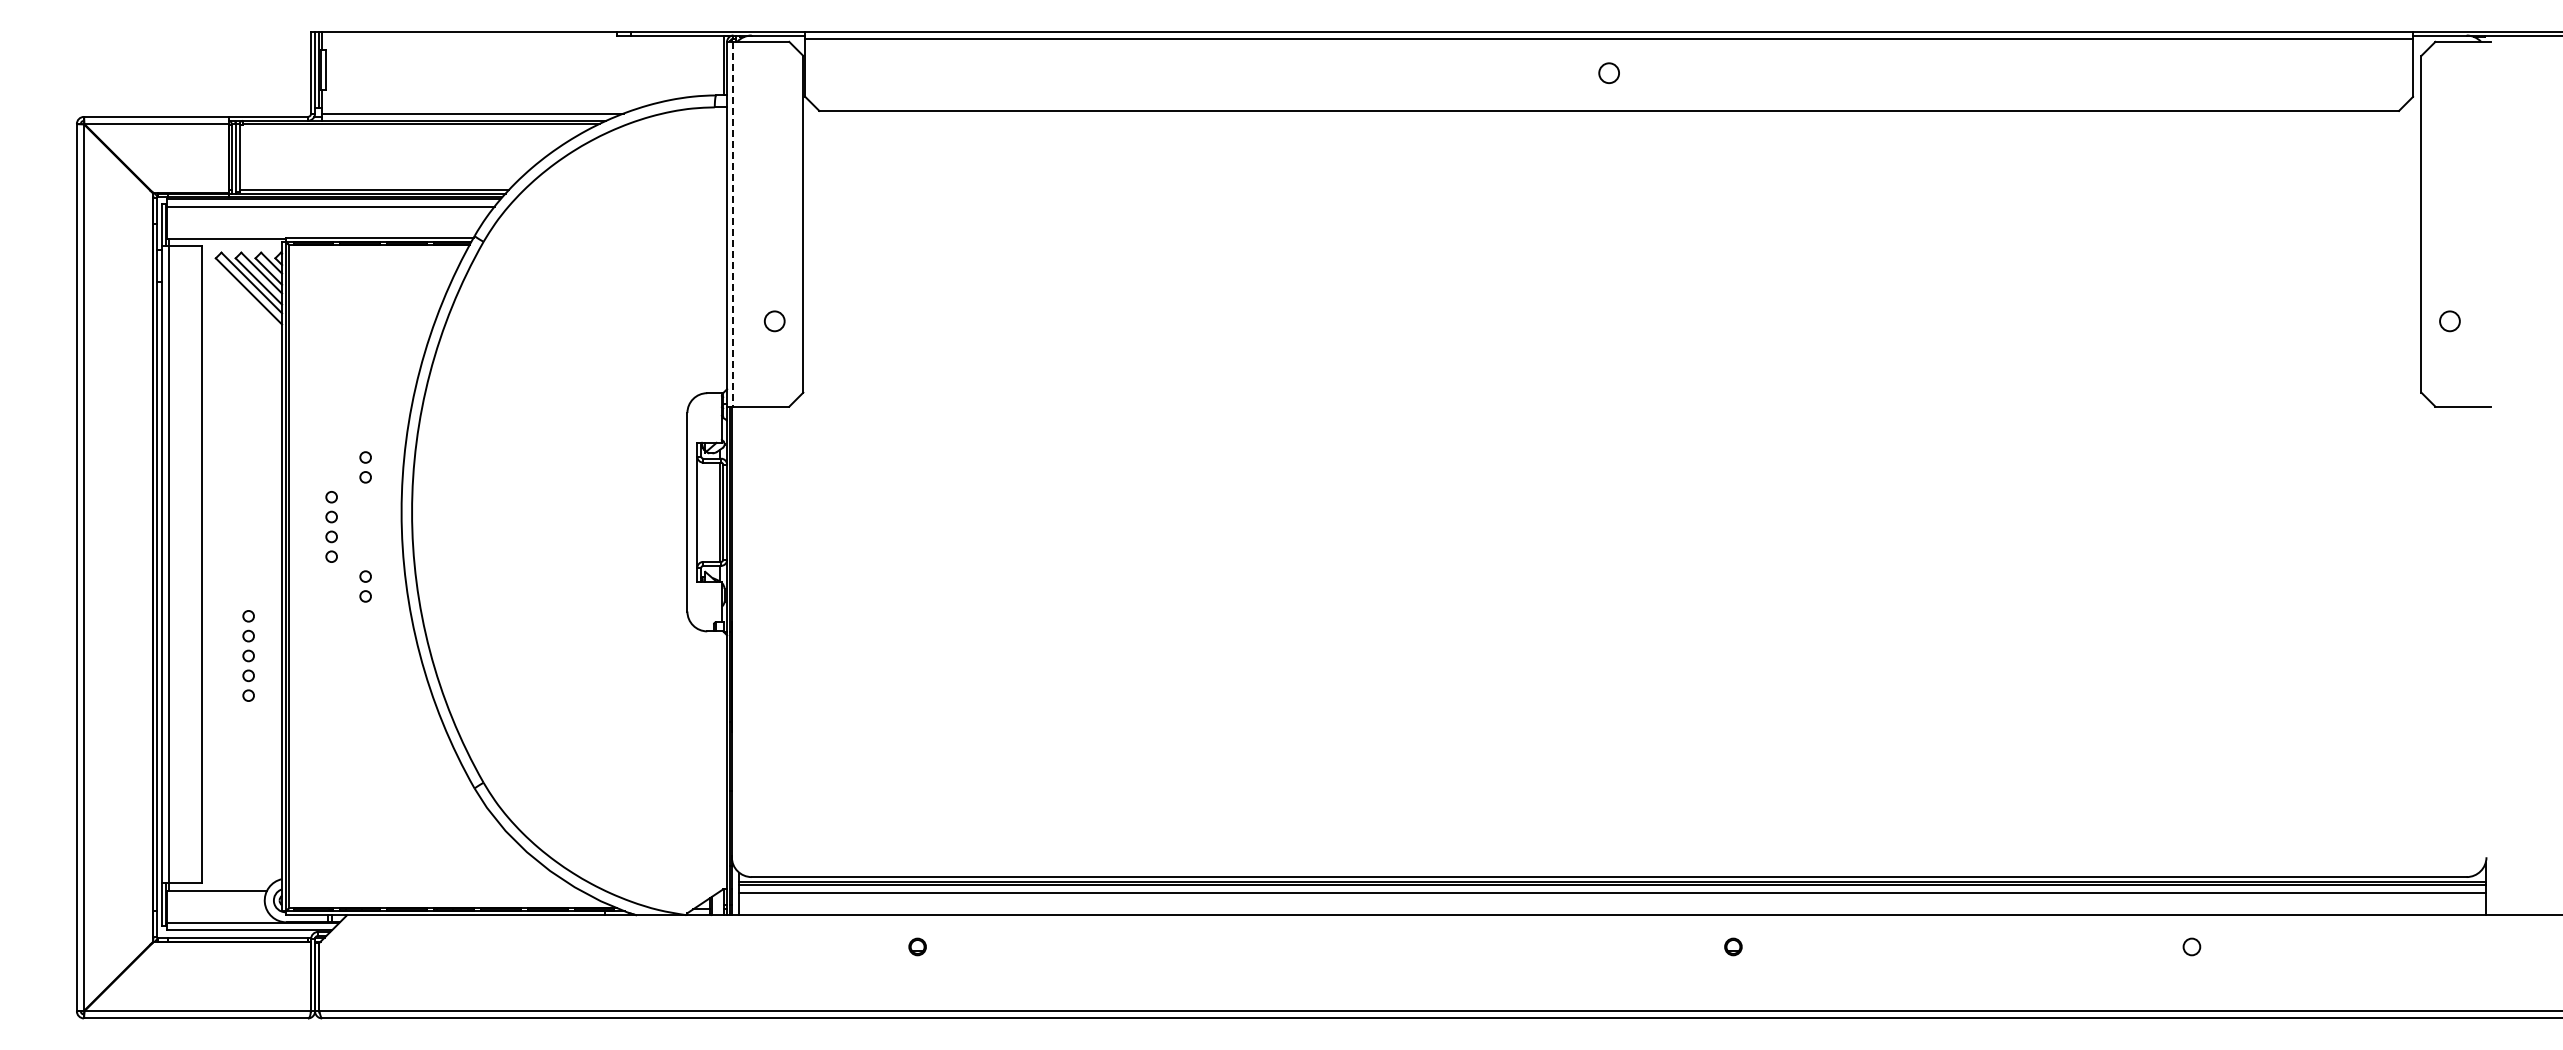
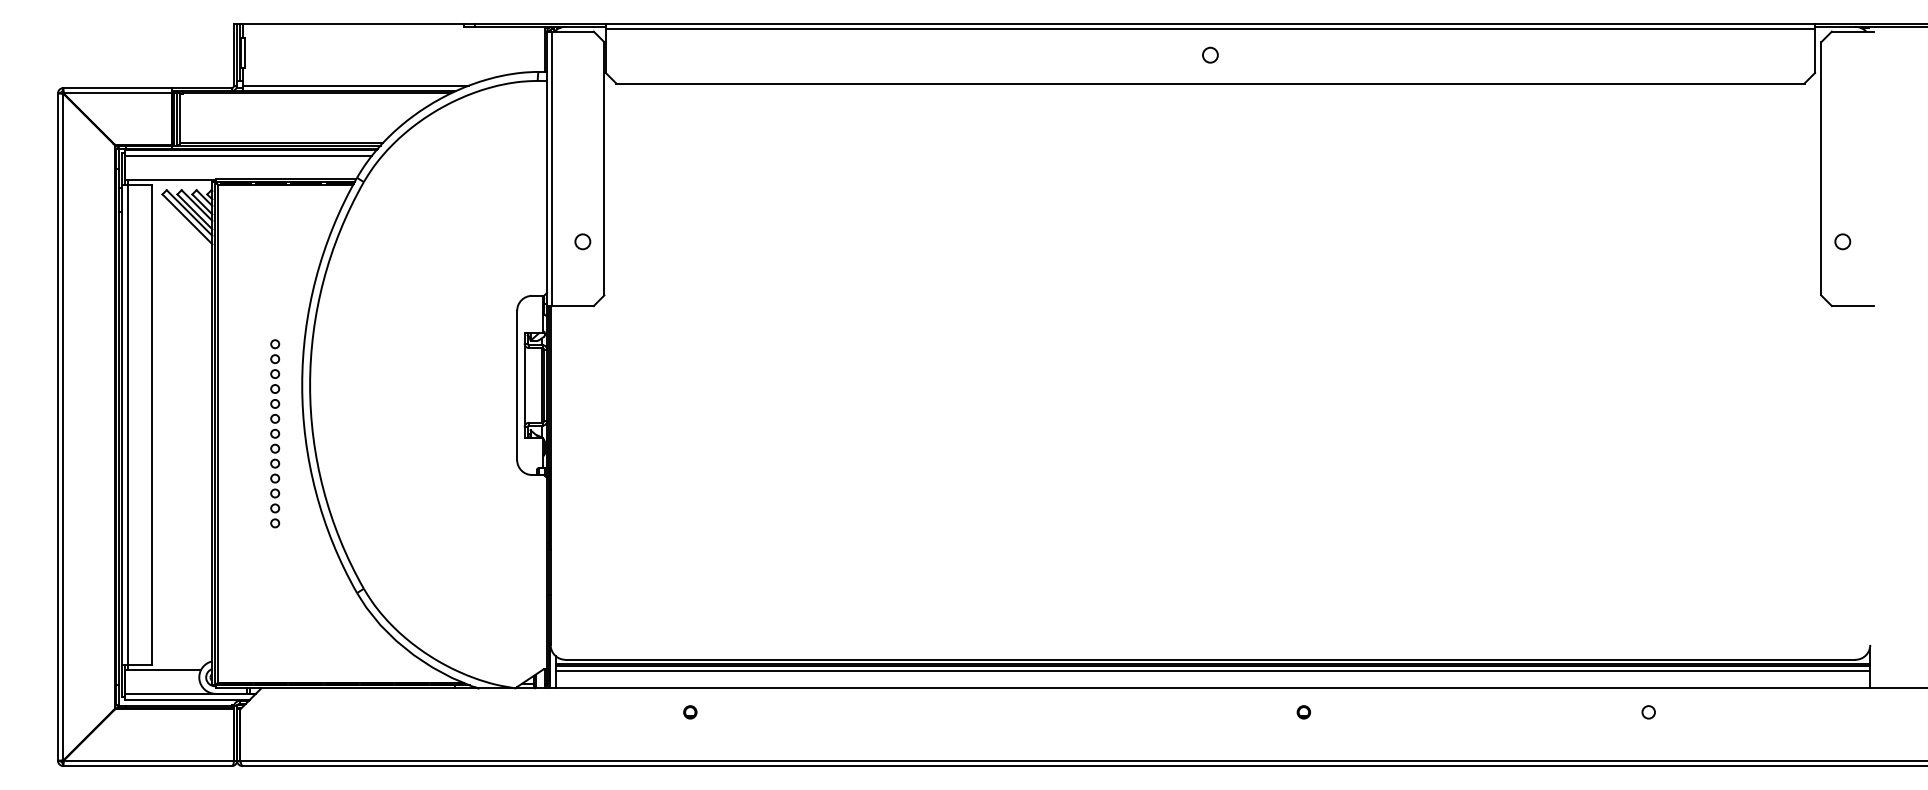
line: (733, 224) -> (551, 168), dashed -> solid
part: (331, 526) -> (275, 396), moved
part: (248, 655) -> (275, 493), moved

